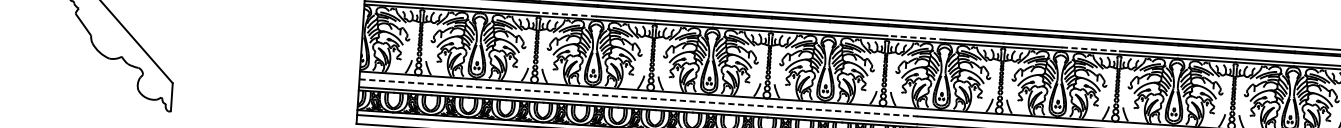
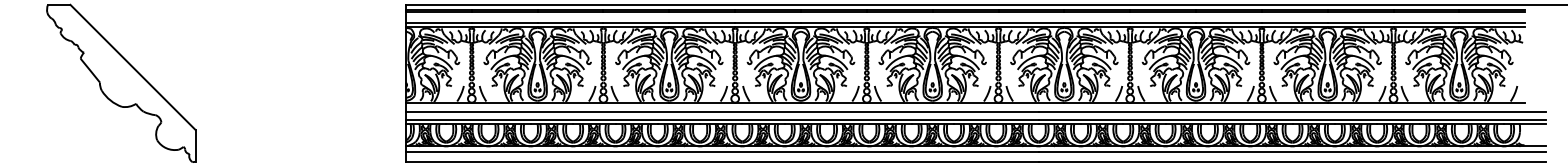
line: (568, 14) -> (636, 22), dashed -> solid
line: (916, 37) -> (1031, 22), dashed -> solid
line: (1090, 48) -> (1228, 22), dashed -> solid
line: (638, 97) -> (722, 111), dashed -> solid

